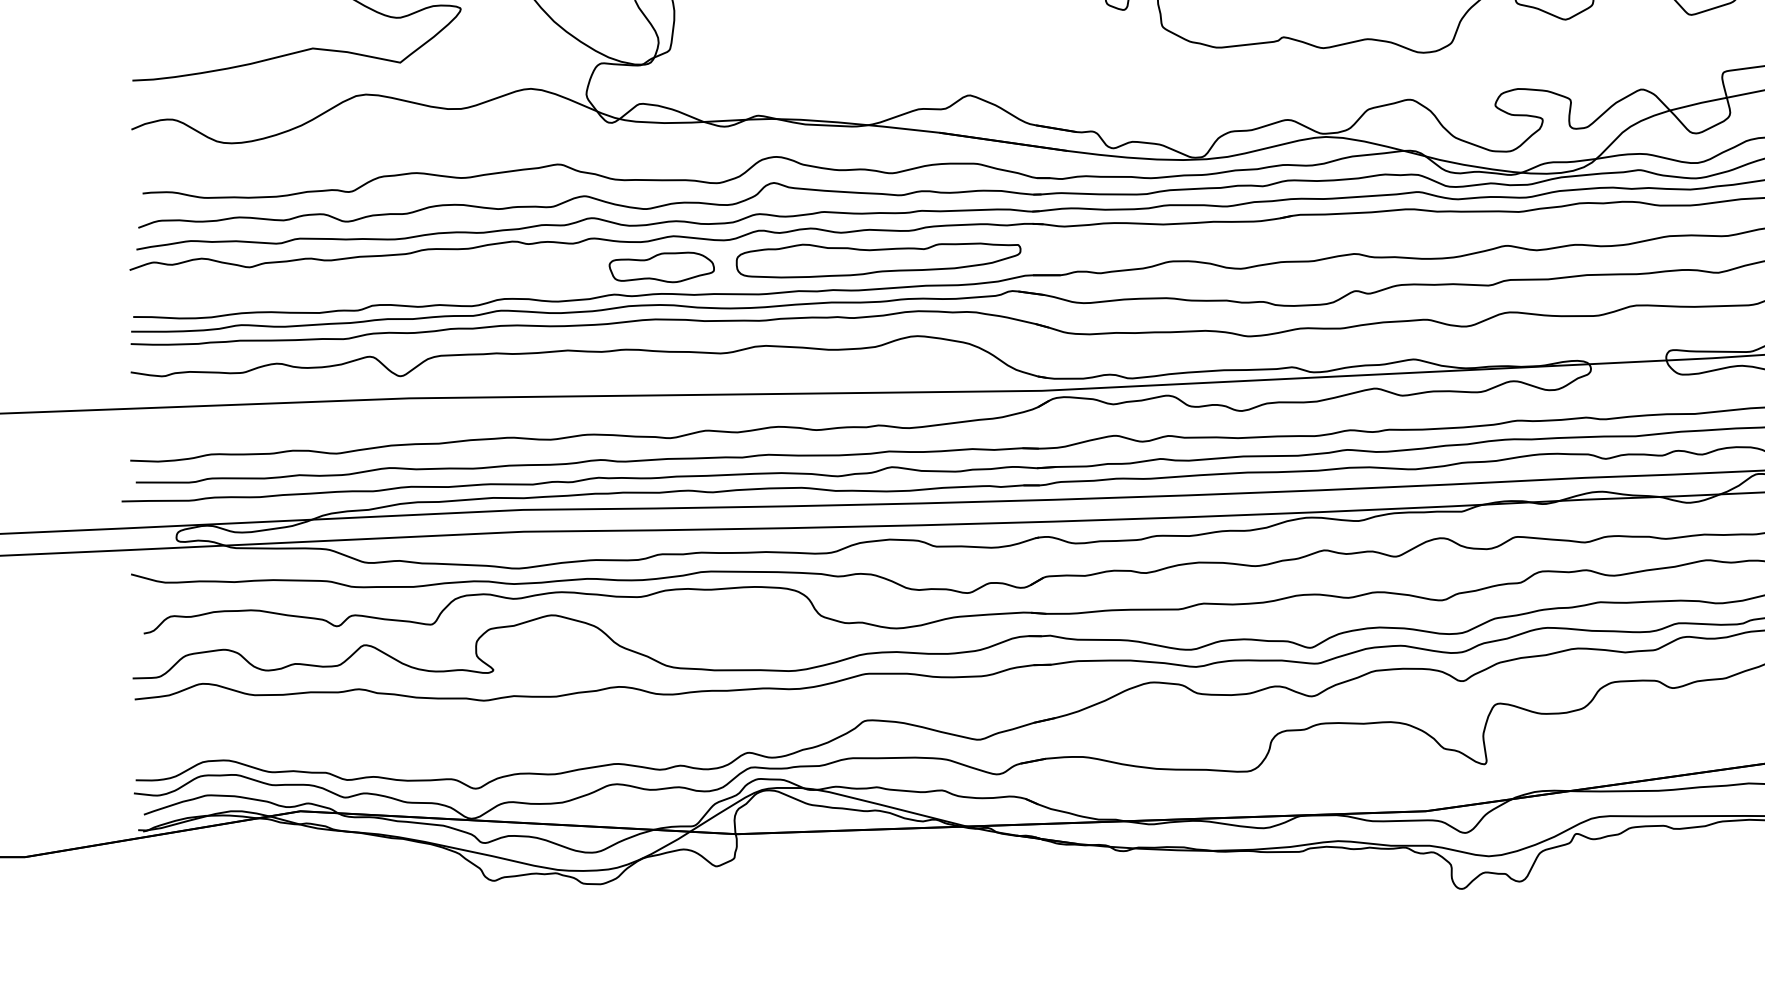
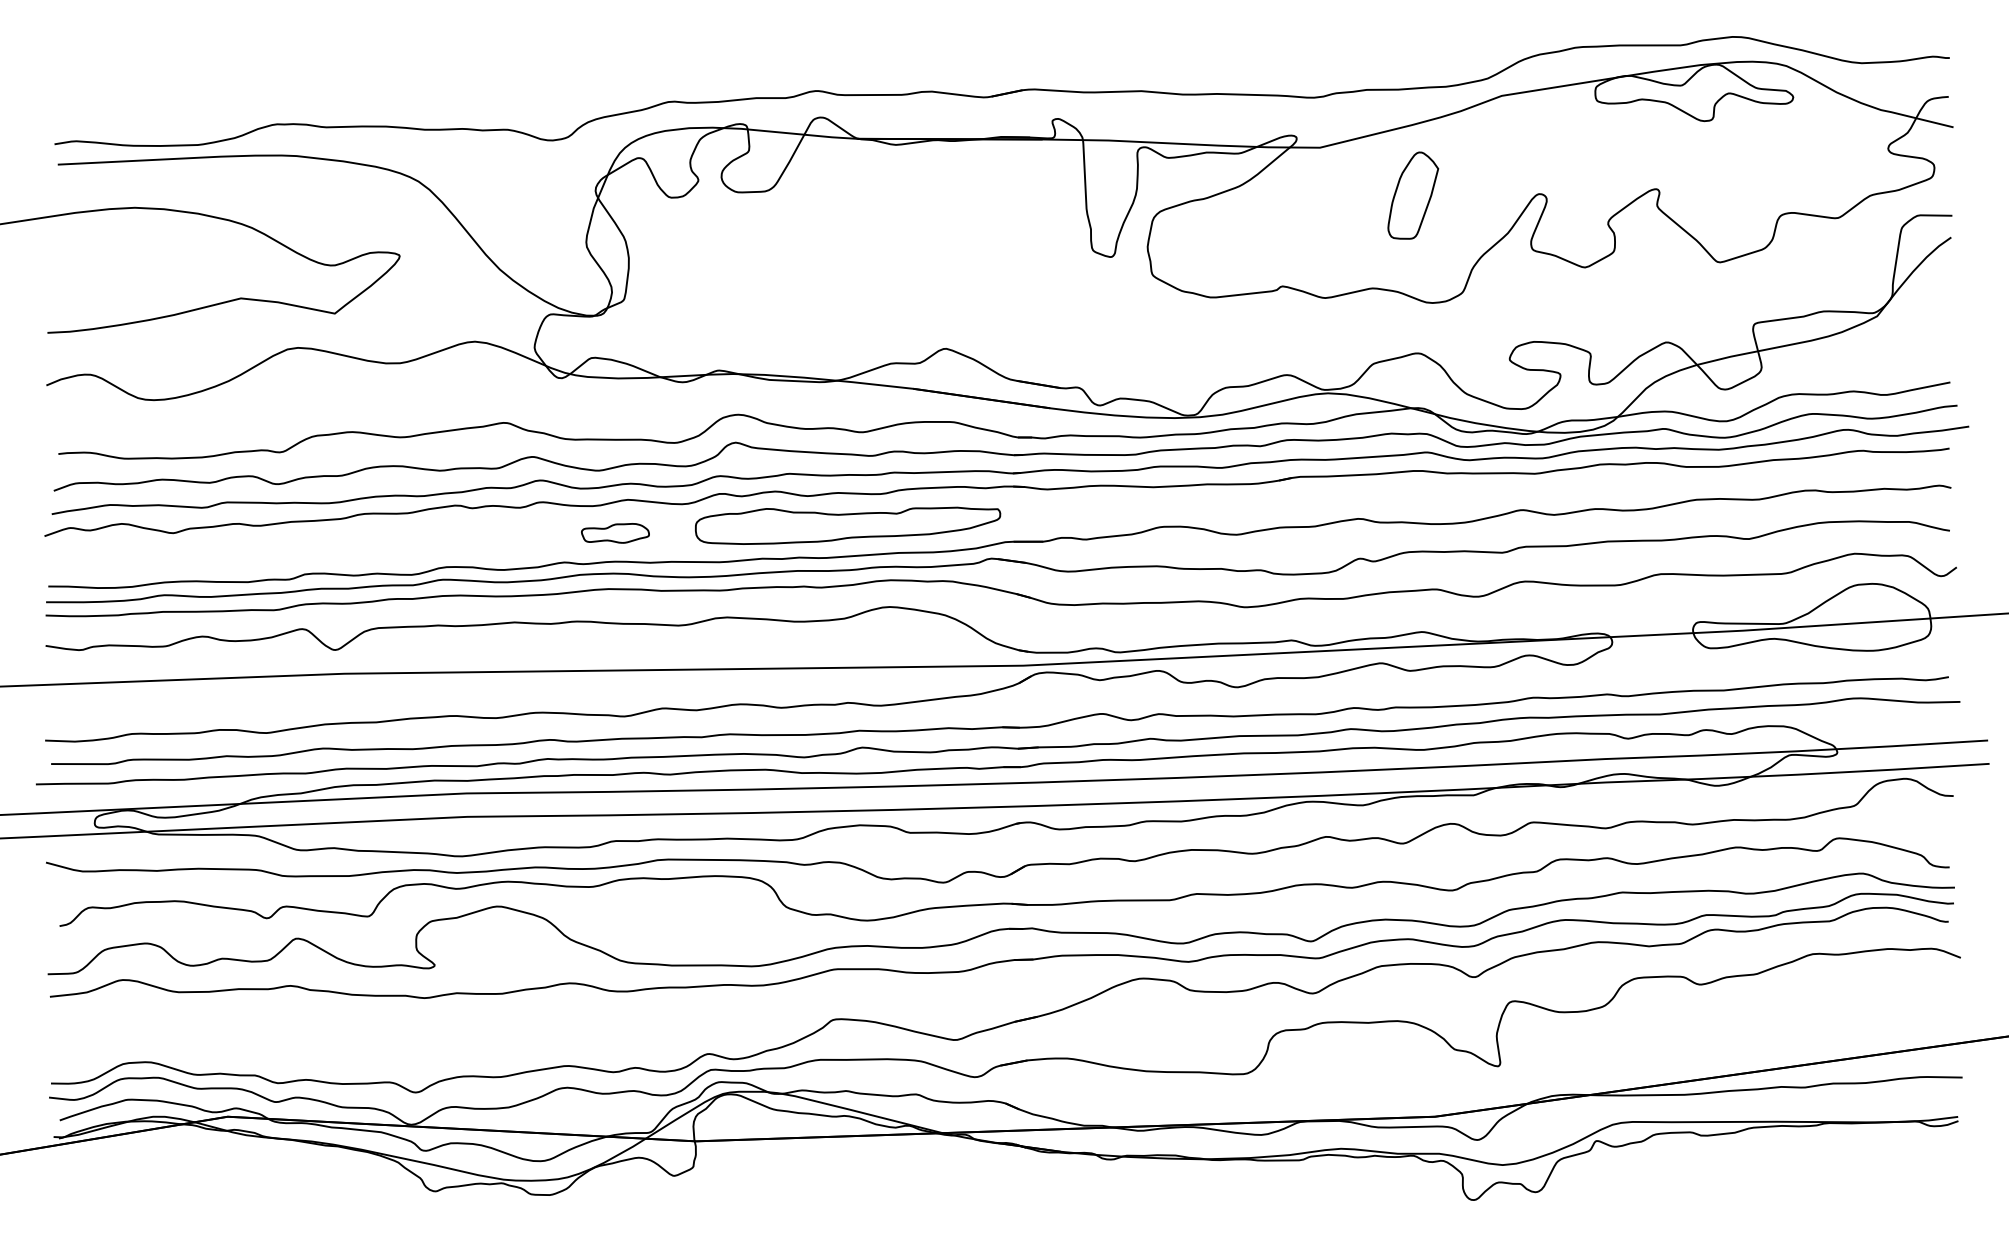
part: (661, 267) -> (615, 533), size x0.6

